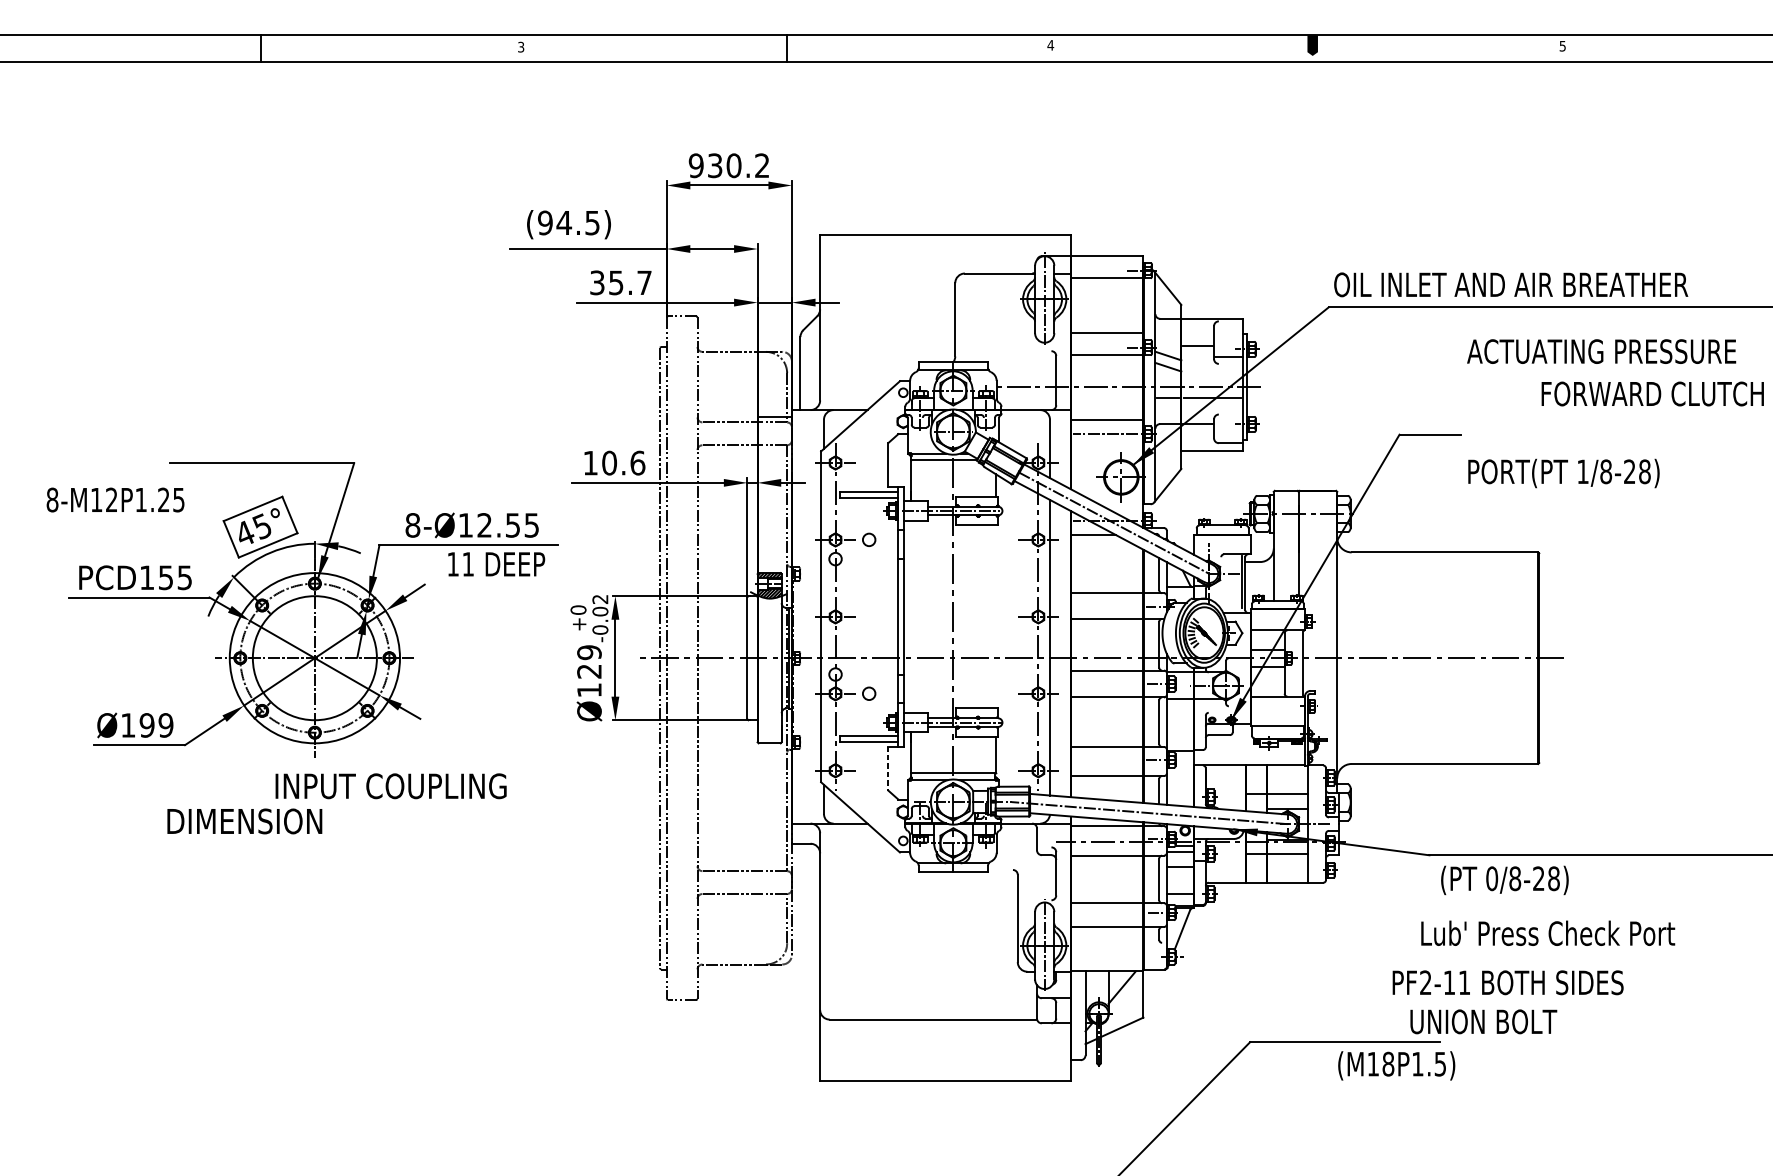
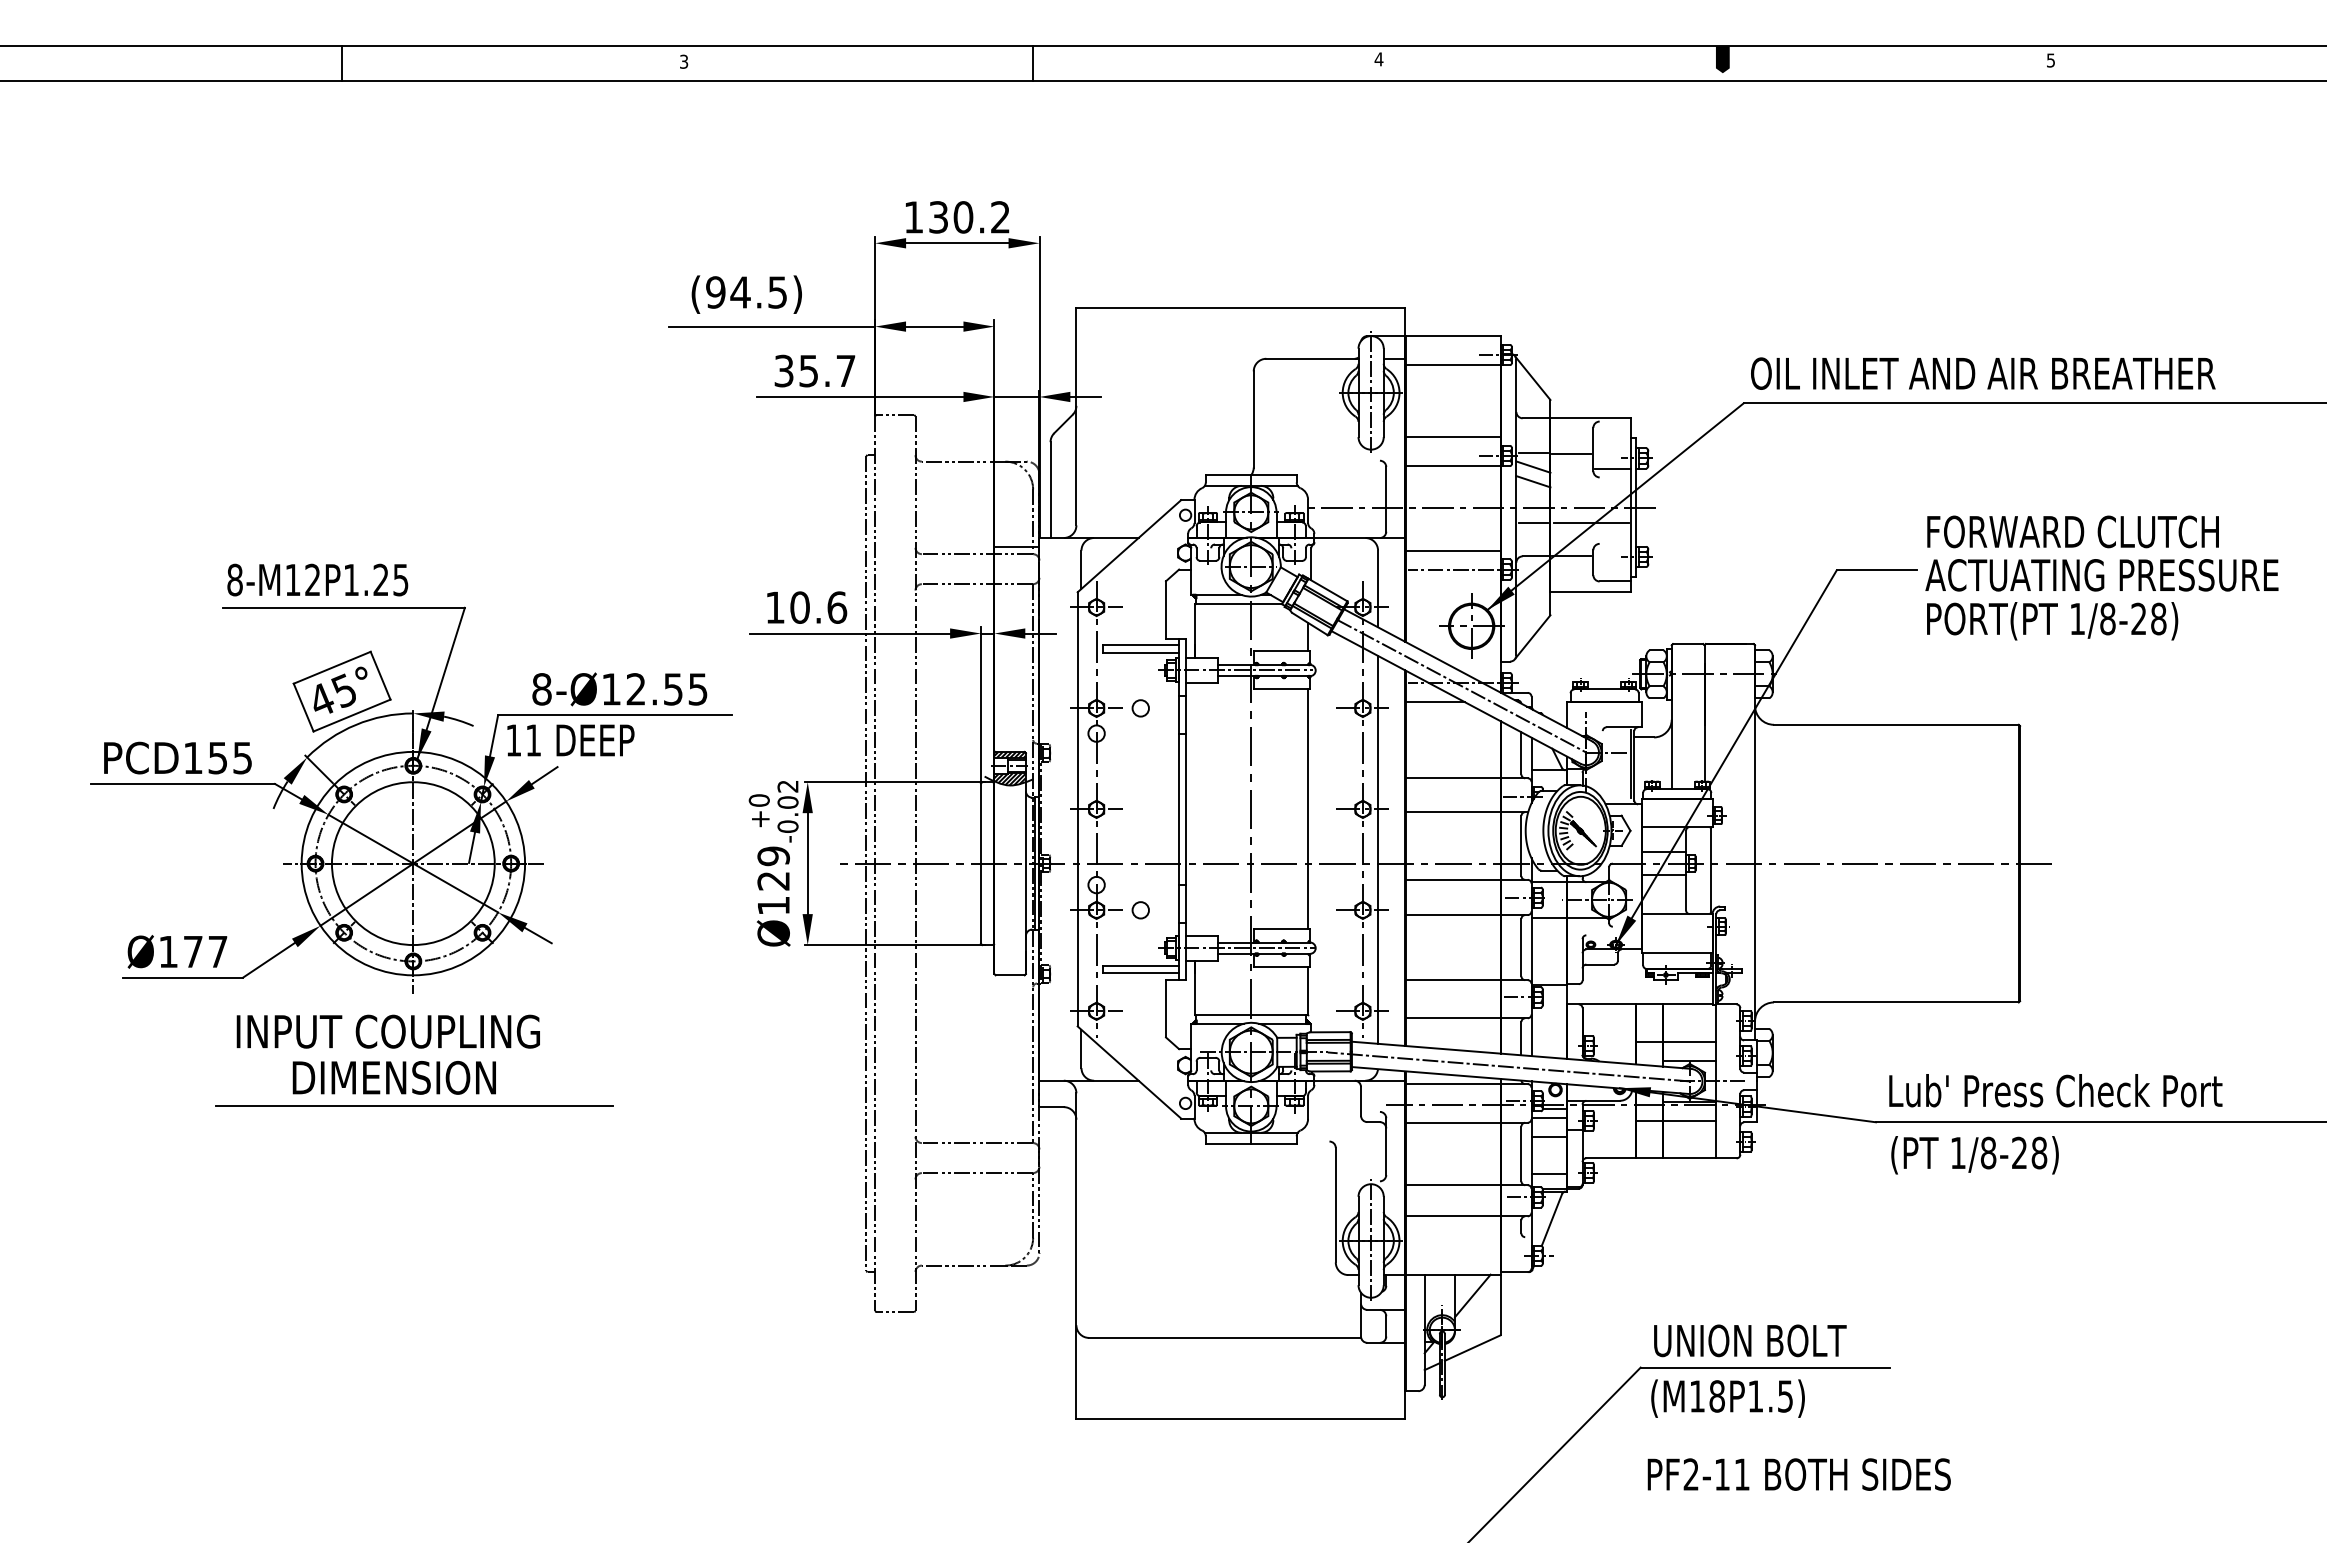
text: (696, 165) -> (913, 217), 930.2 -> 130.2
line: (1167, 344) -> (1532, 452), added
text: (1601, 351) -> (2101, 575), moved
text: (1652, 393) -> (2072, 531), moved
text: (115, 499) -> (317, 579), moved
text: (496, 564) -> (570, 740), moved
line: (996, 616) -> (1307, 809), added
text: (156, 725) -> (205, 951), Ø199 -> Ø177
line: (888, 768) -> (1166, 1008), dashed -> solid
text: (390, 786) -> (387, 1031), moved
text: (244, 821) -> (393, 1077), moved
line: (315, 842) -> (413, 1105), added
text: (1492, 878) -> (1958, 1152), 0/8-28) -> 1/8-28)
text: (1547, 933) -> (2055, 1090), moved
text: (1507, 982) -> (1798, 1474), moved
text: (1483, 1021) -> (1750, 1340), moved
text: (1396, 1065) -> (1727, 1398), moved

